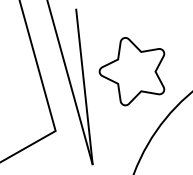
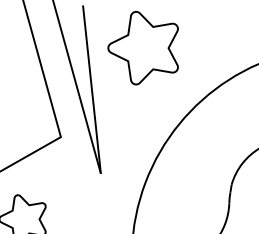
part: (131, 71) -> (142, 48), moved

